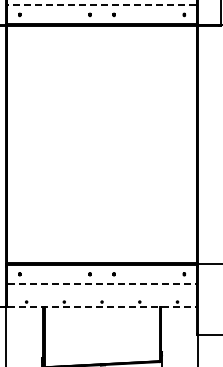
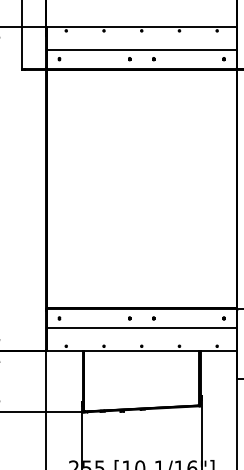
line: (101, 5) -> (141, 49), dashed -> solid
line: (102, 283) -> (142, 327), dashed -> solid
line: (101, 307) -> (141, 351), dashed -> solid

